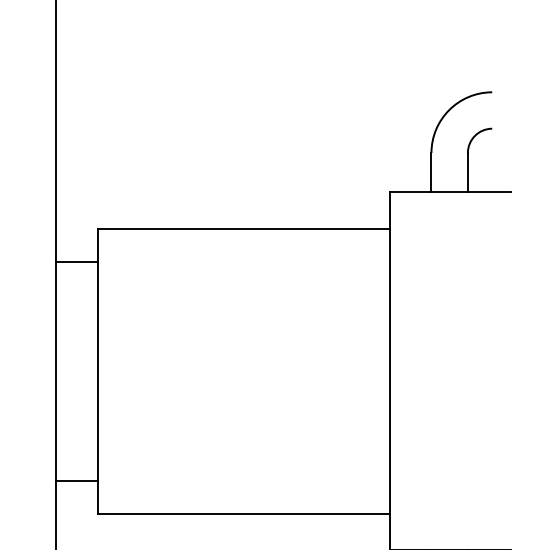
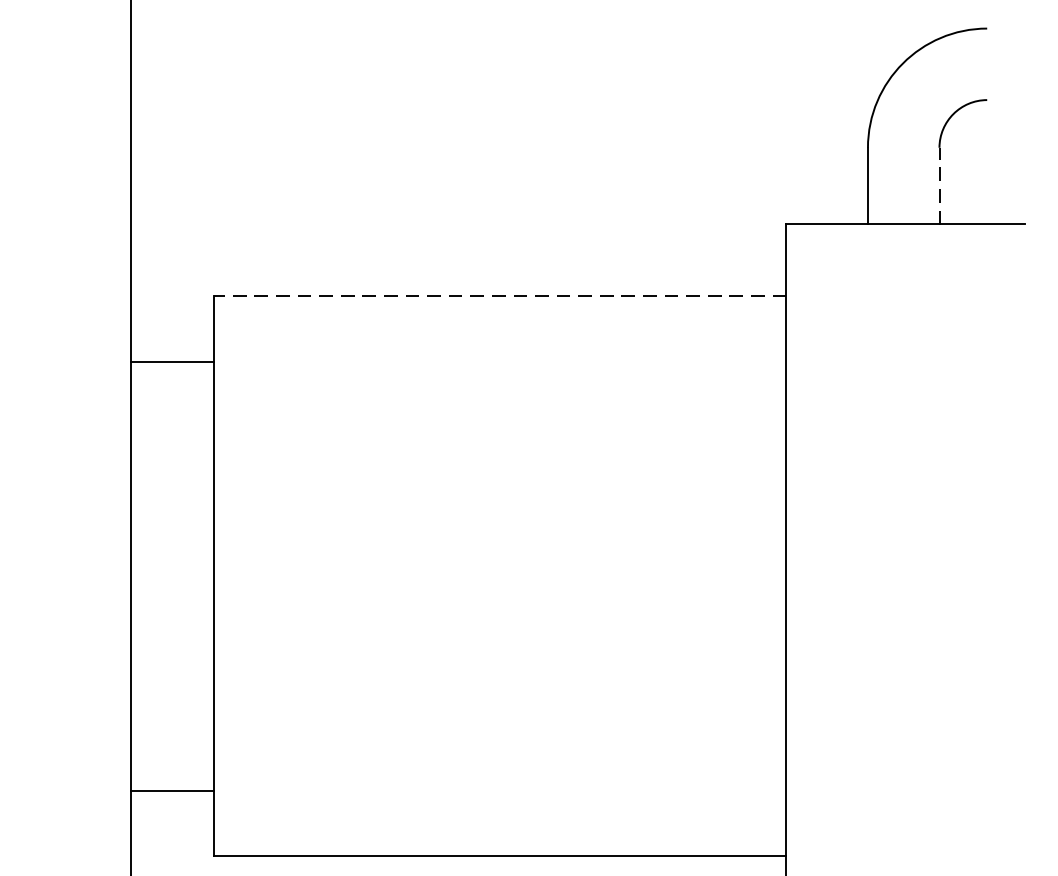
line: (467, 172) -> (938, 185), solid -> dashed
line: (244, 228) -> (500, 295), solid -> dashed

